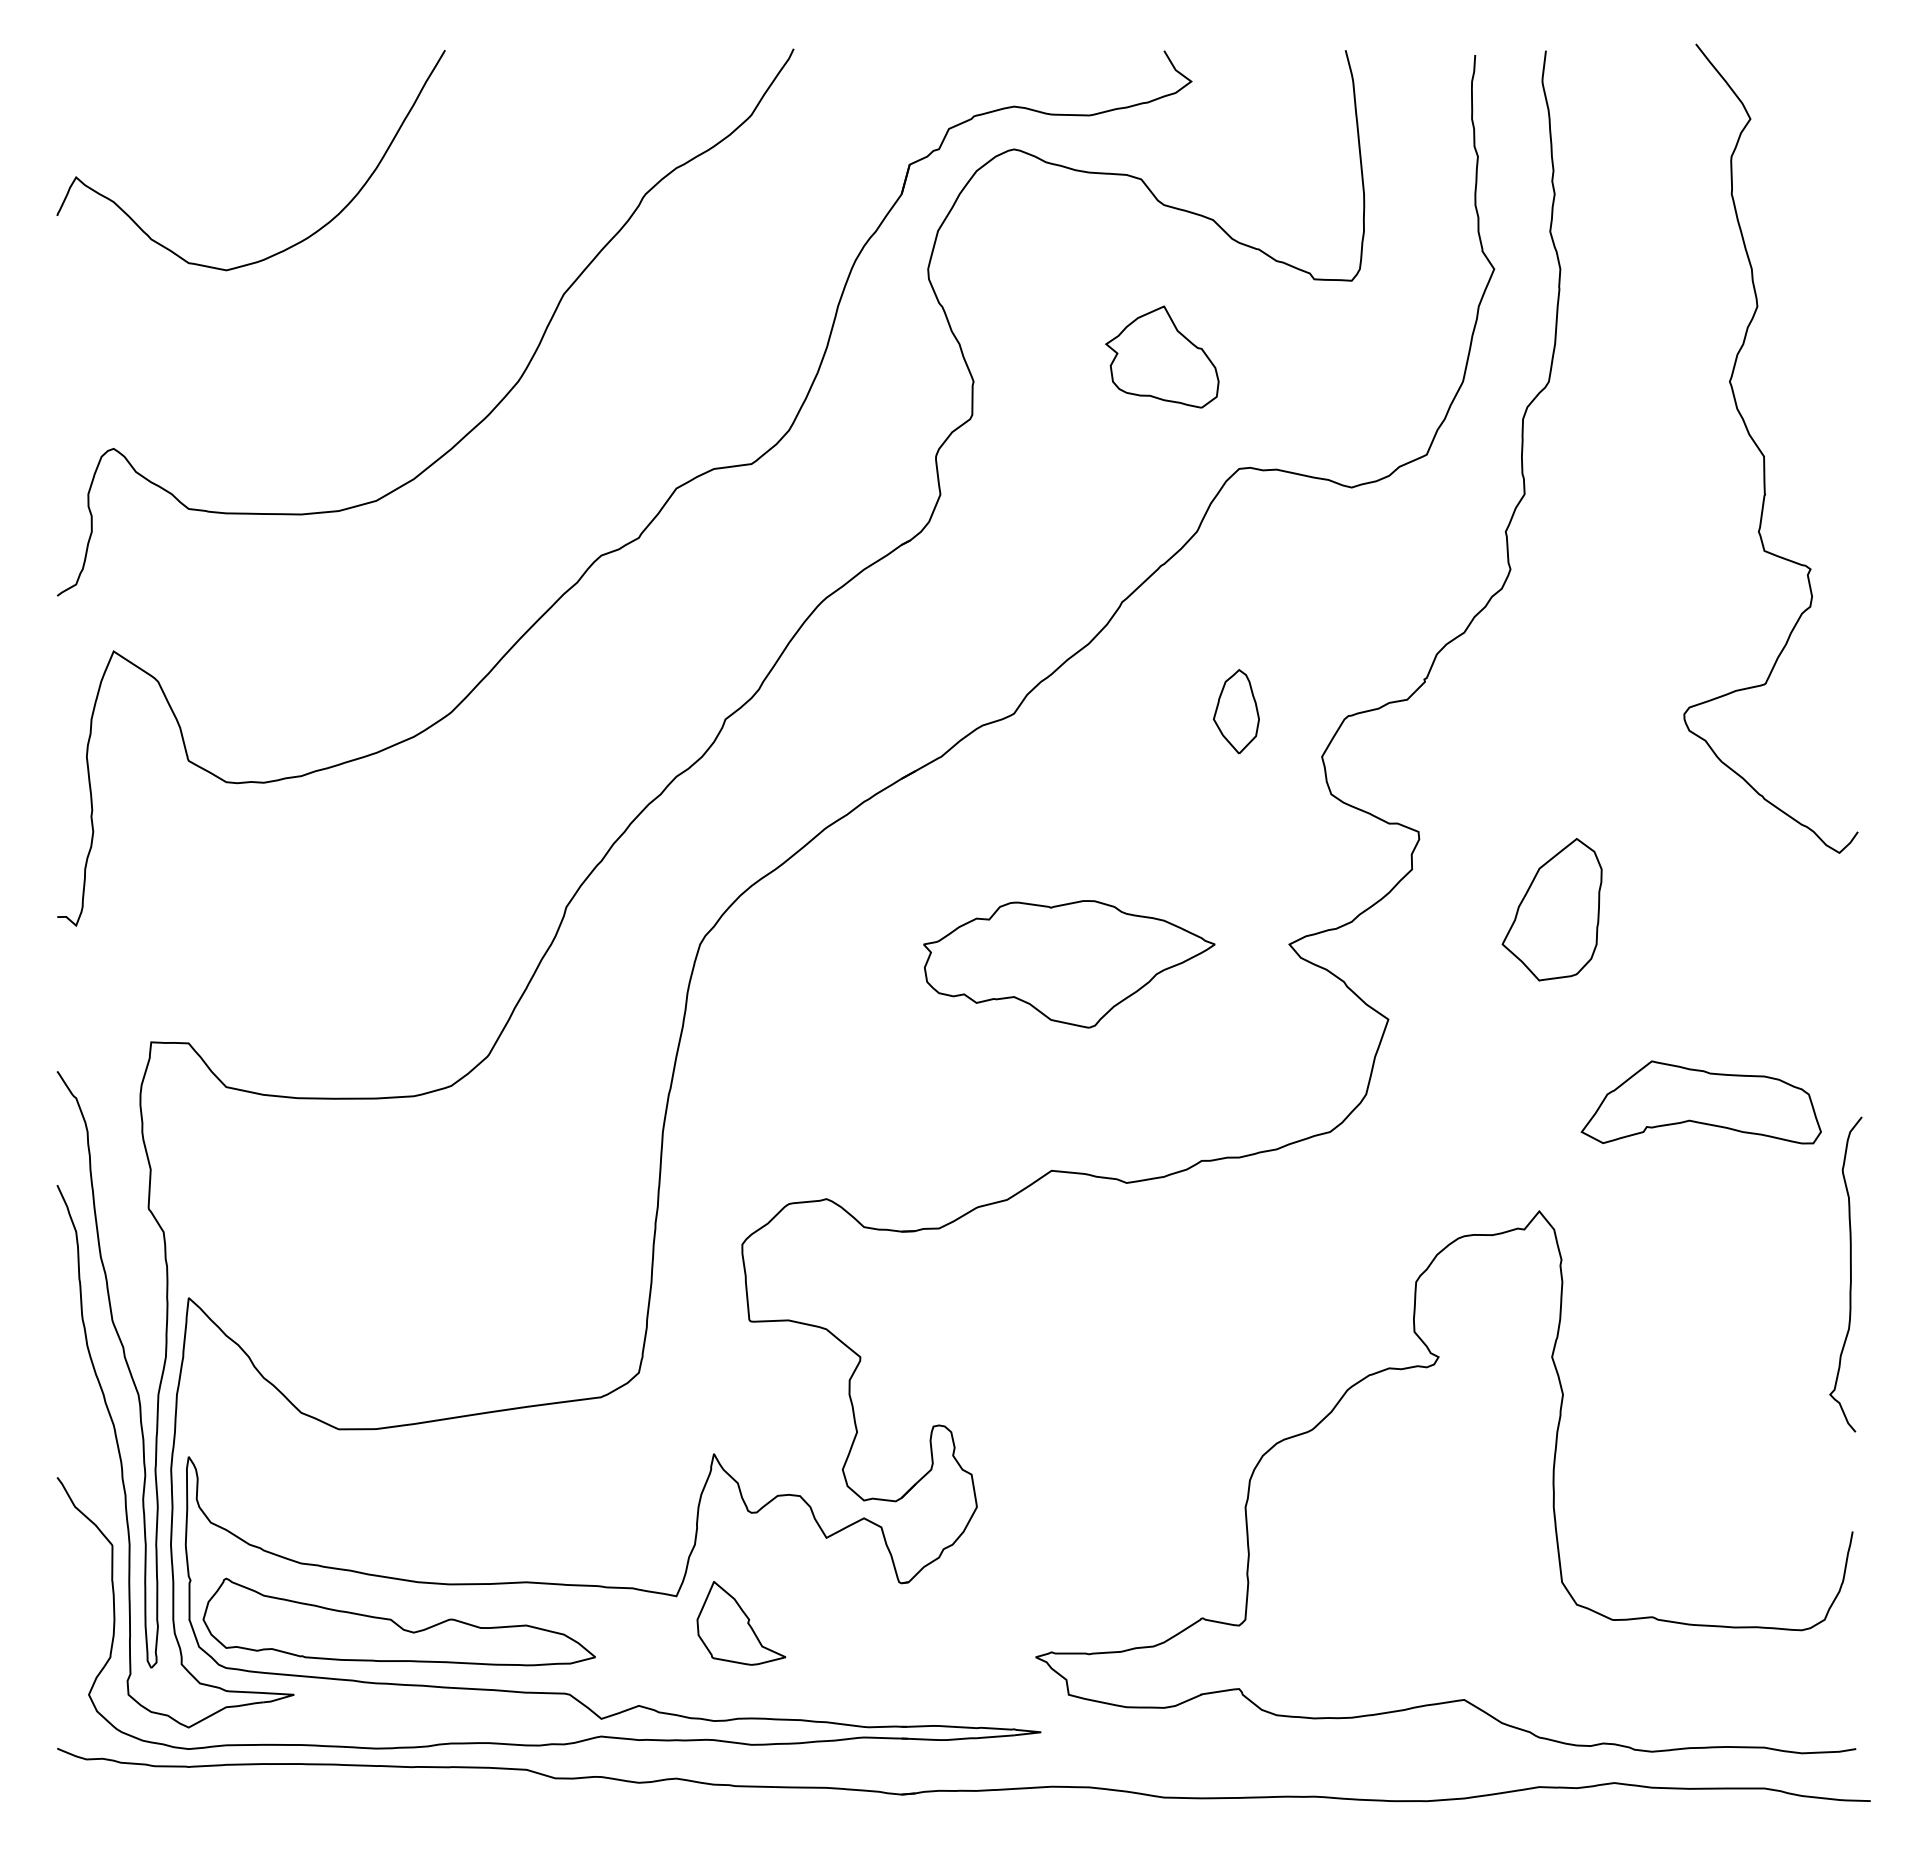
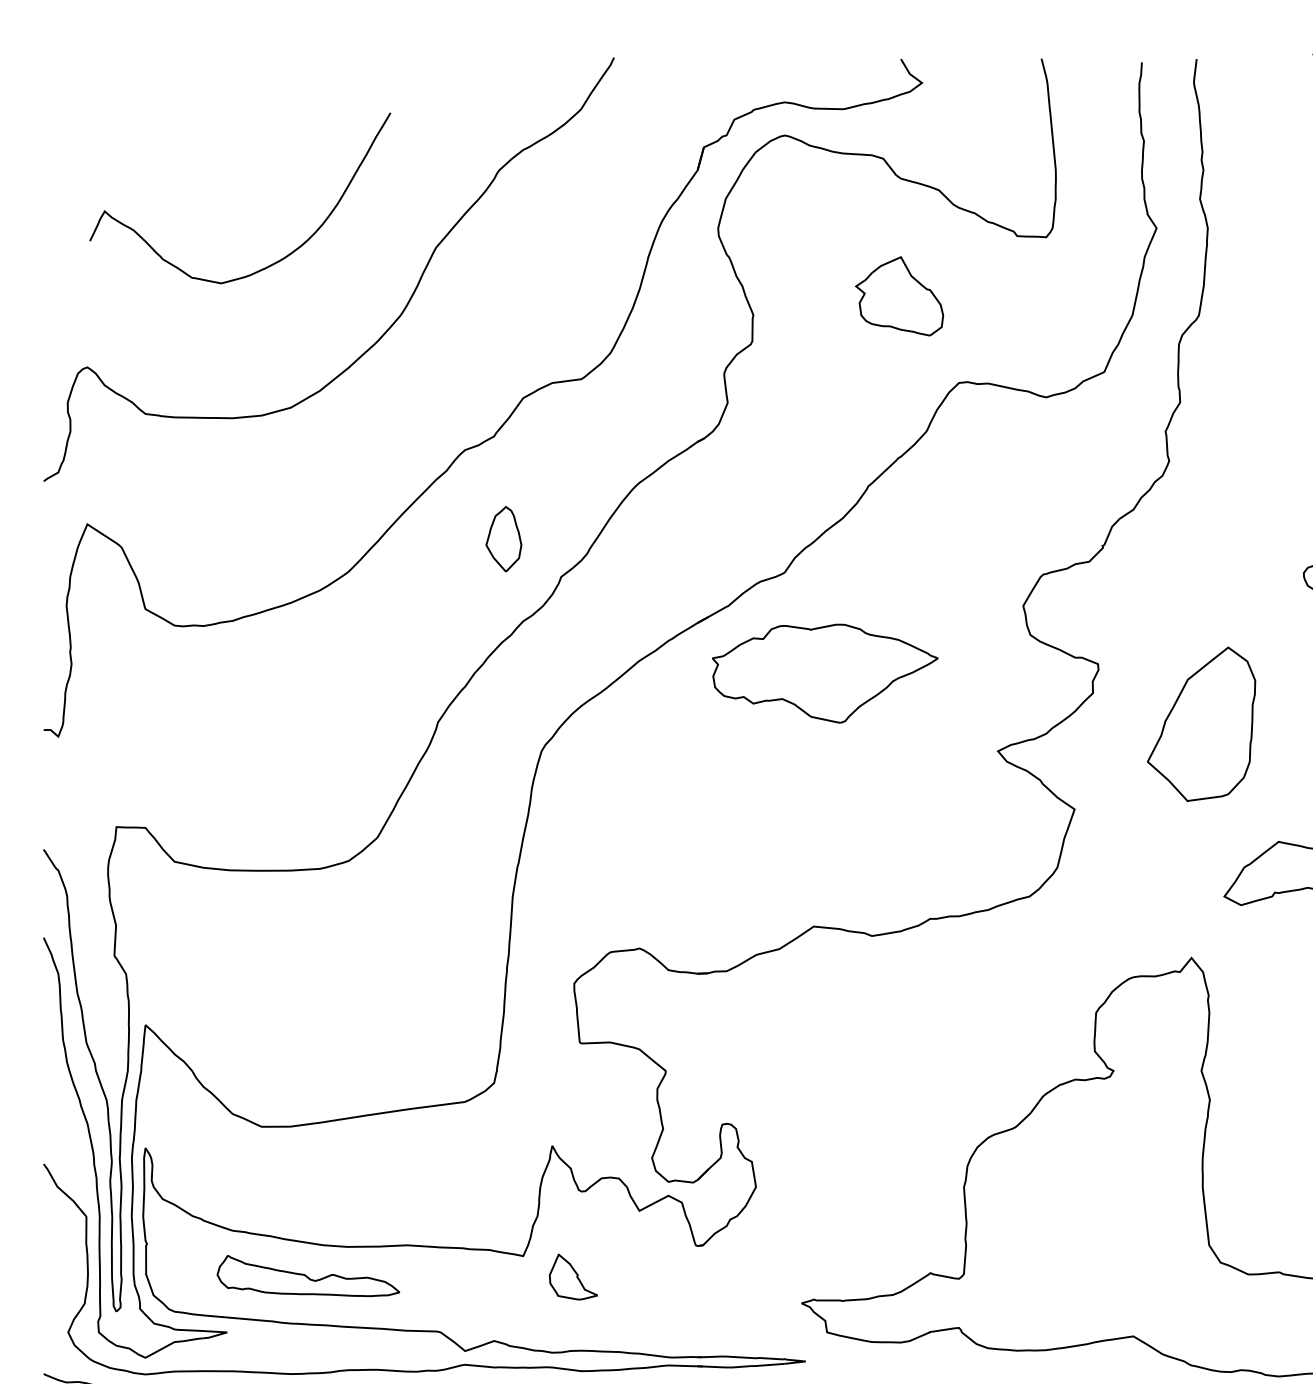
curve: (293, 244) -> (273, 263), moved
part: (1236, 711) -> (503, 539), moved
part: (1551, 909) -> (1200, 724), size x1.4
part: (1069, 964) -> (825, 673), moved
part: (398, 1621) -> (307, 1275), size x0.6
part: (741, 1623) -> (573, 1277), size x0.7

